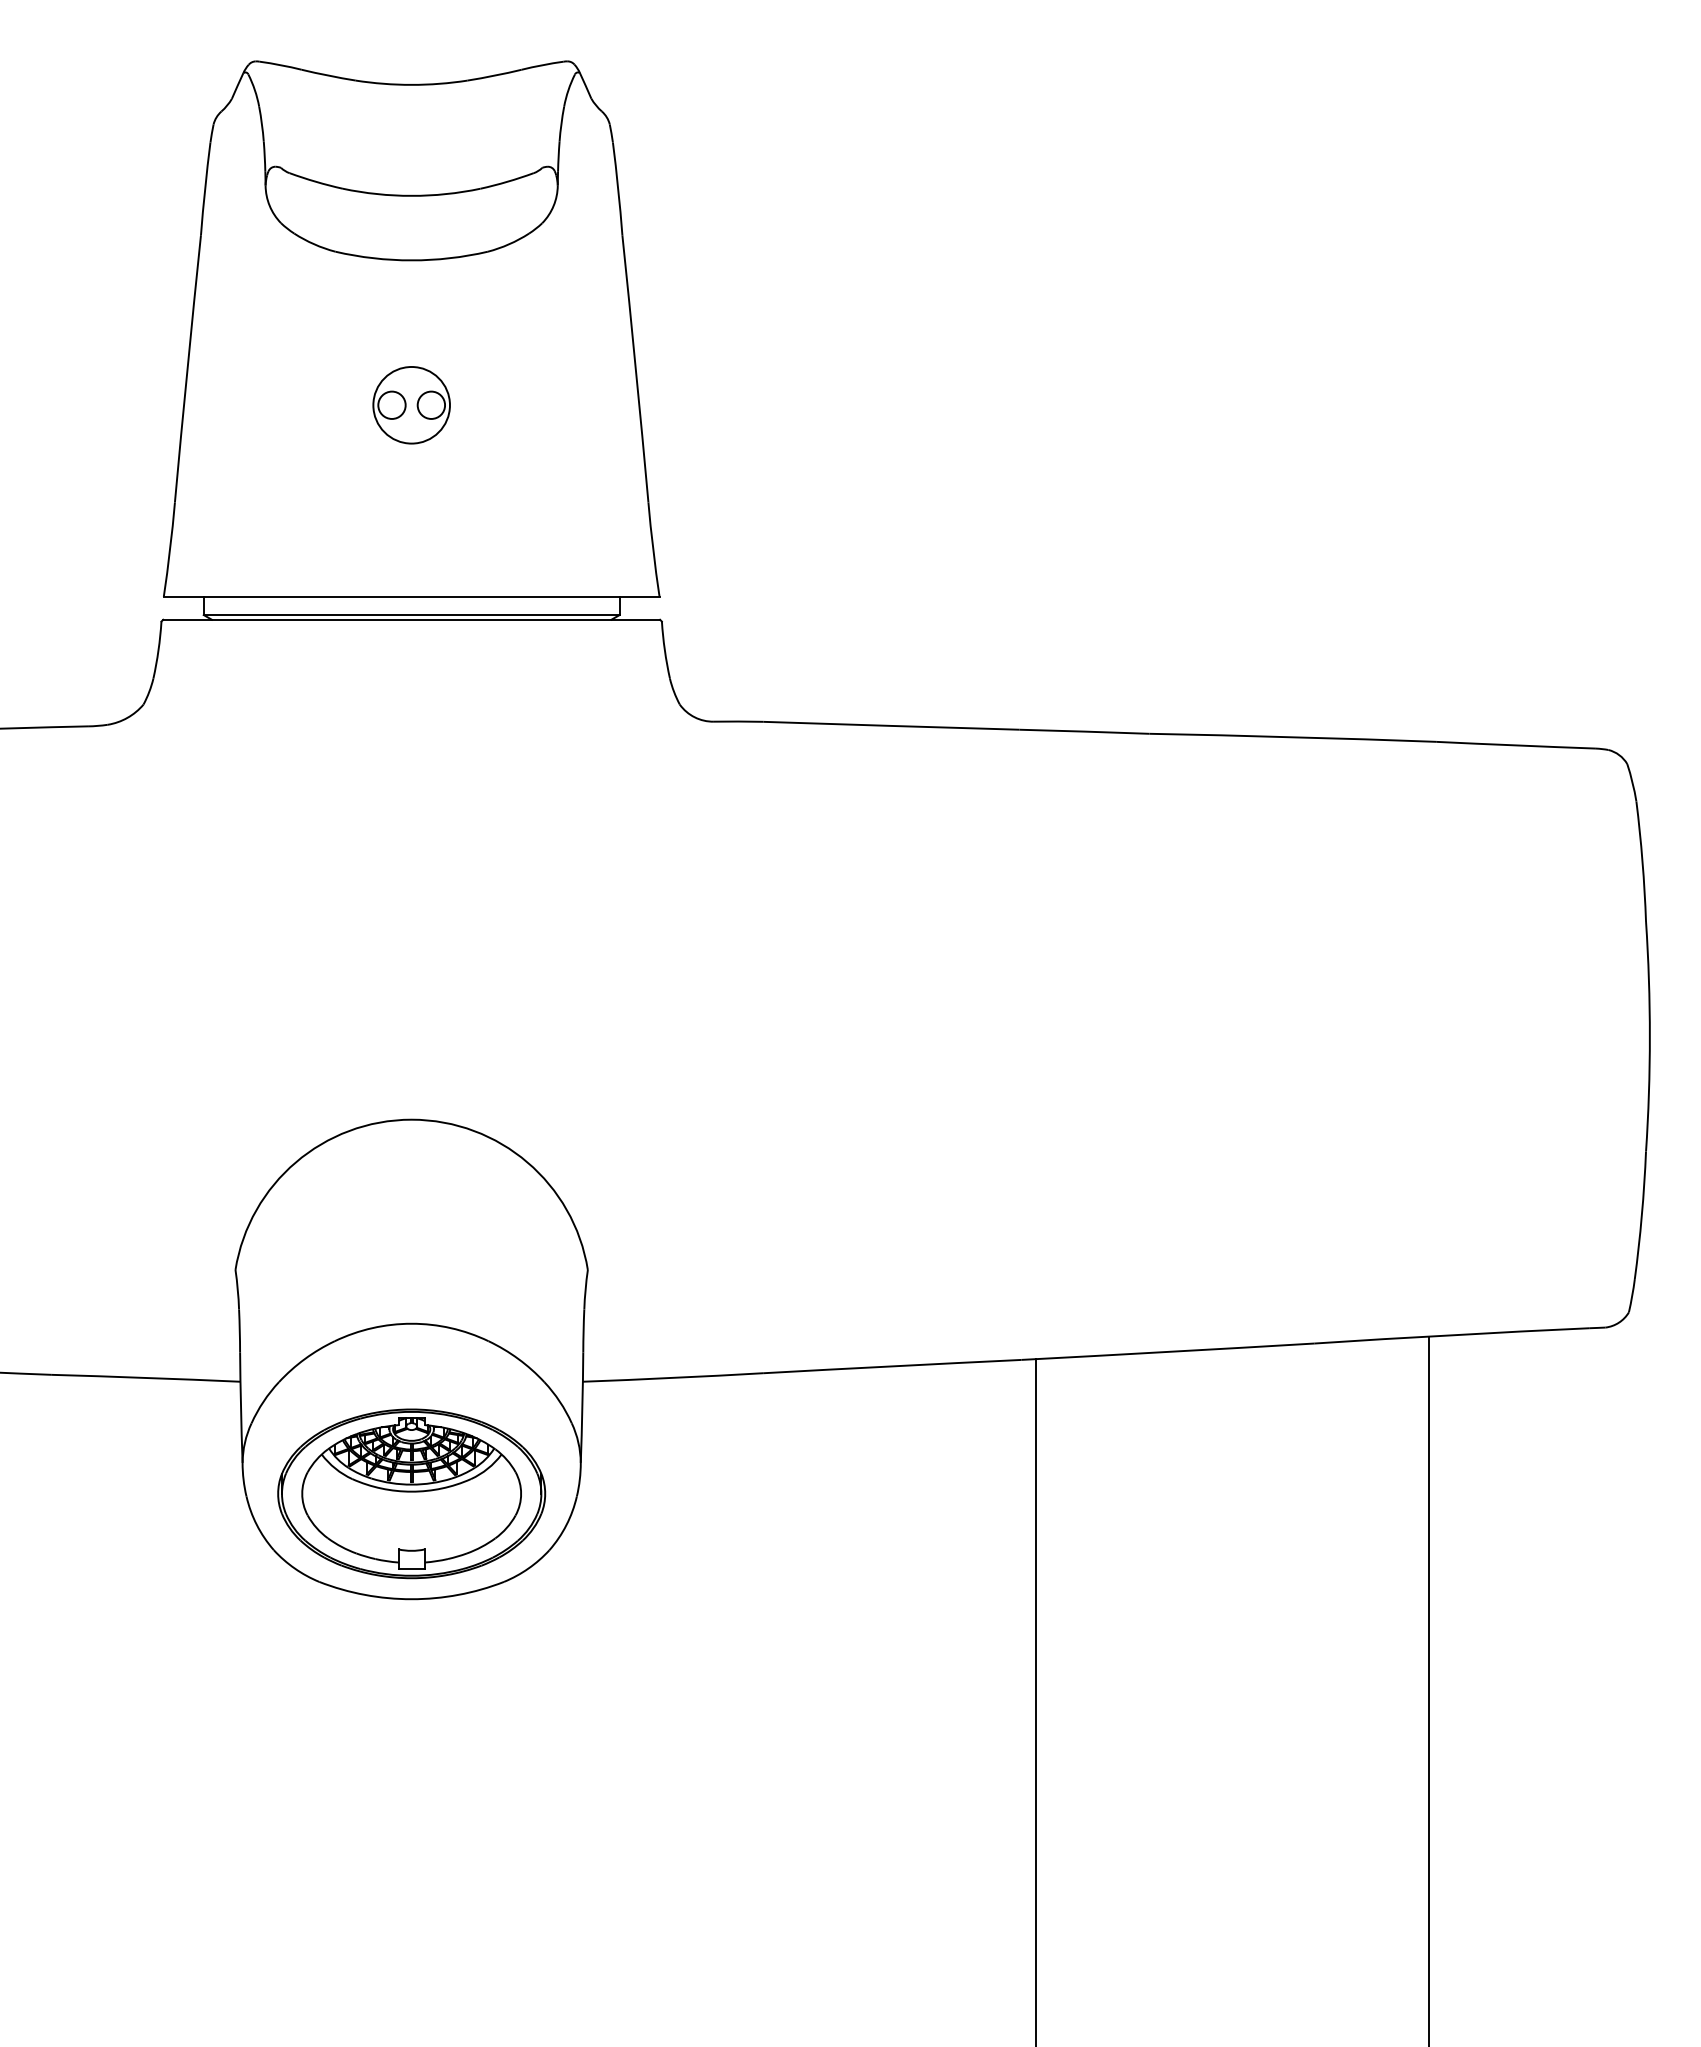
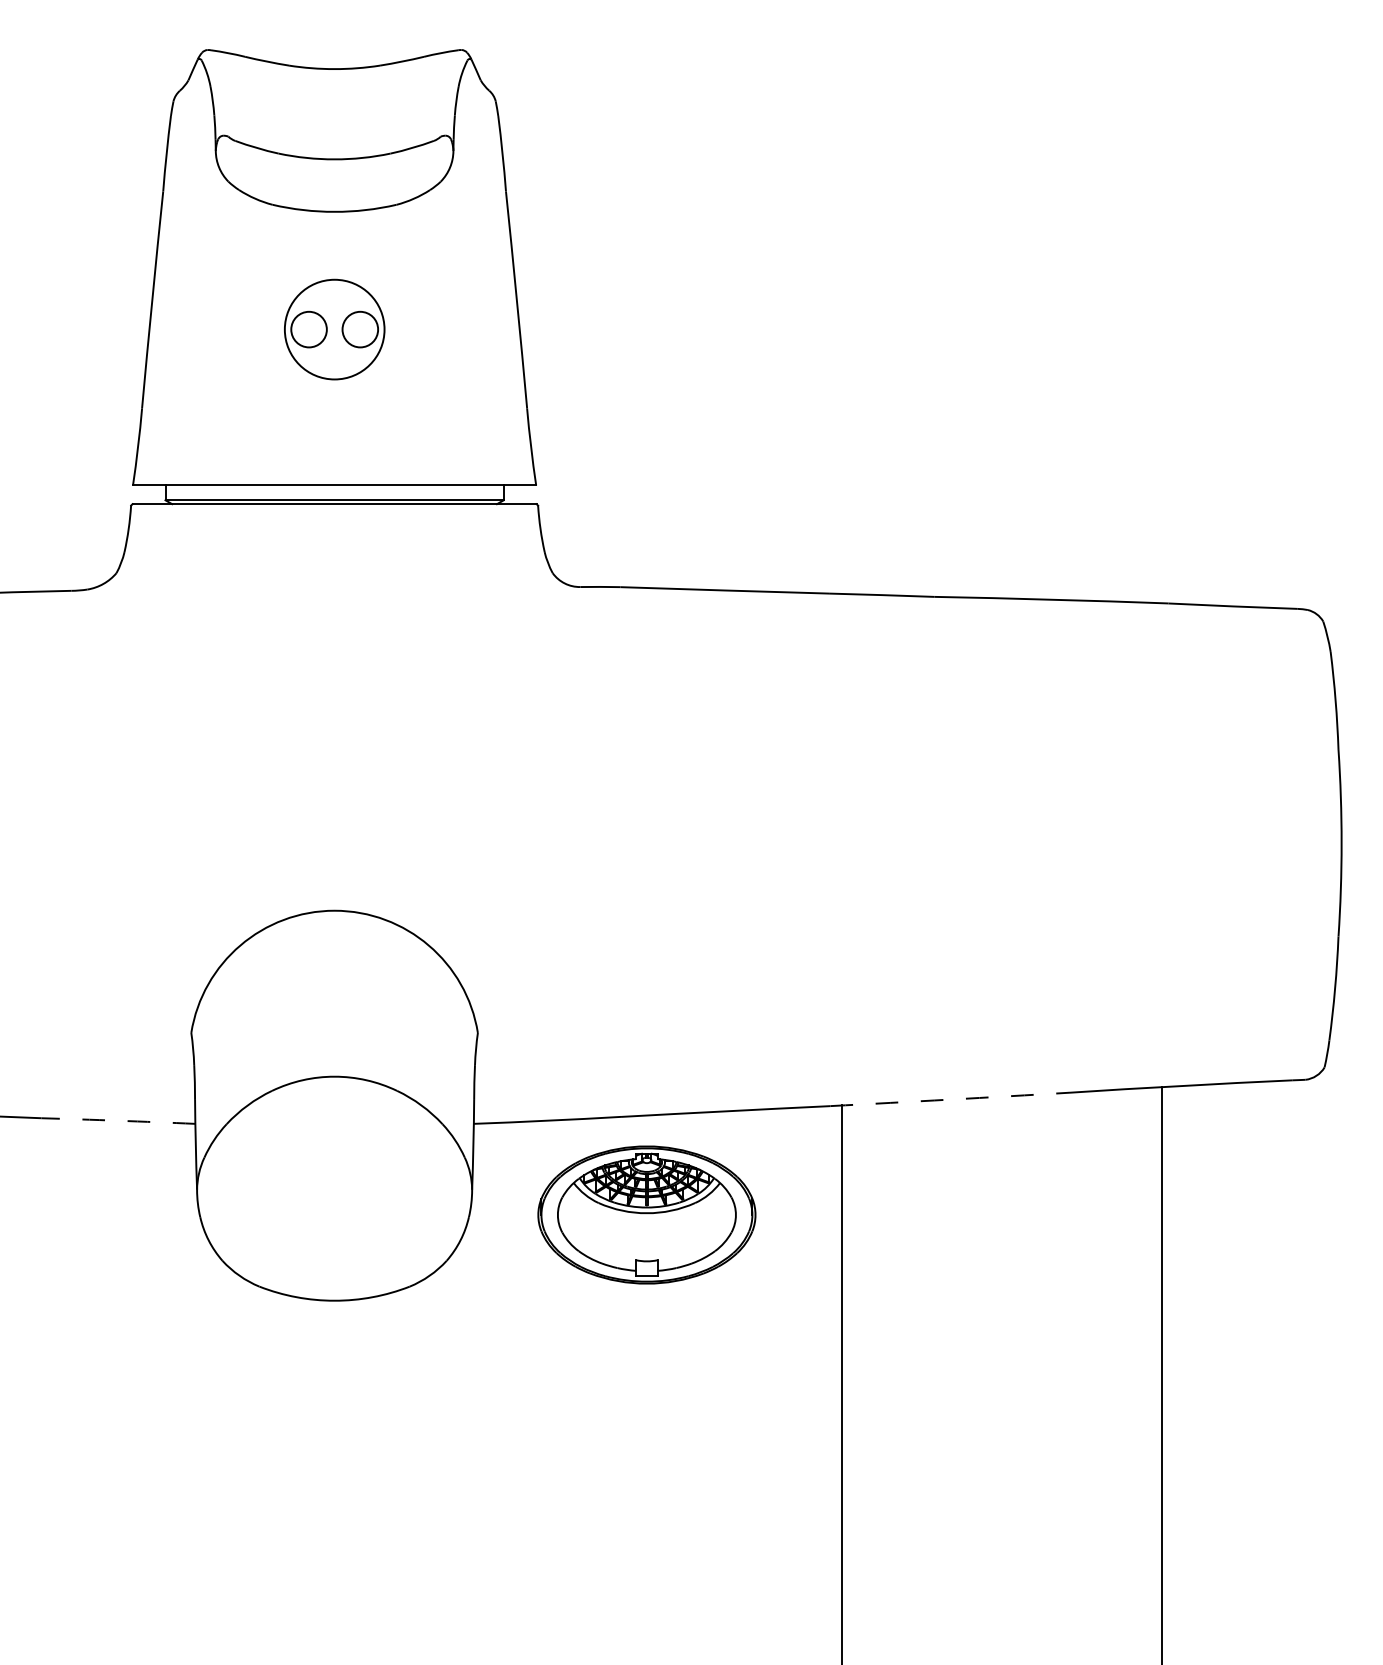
part: (411, 405) -> (334, 329), size x1.6
arc: (1168, 1351) -> (950, 1099), solid -> dashed
arc: (145, 1377) -> (118, 1120), solid -> dashed
part: (411, 1493) -> (646, 1214), moved

